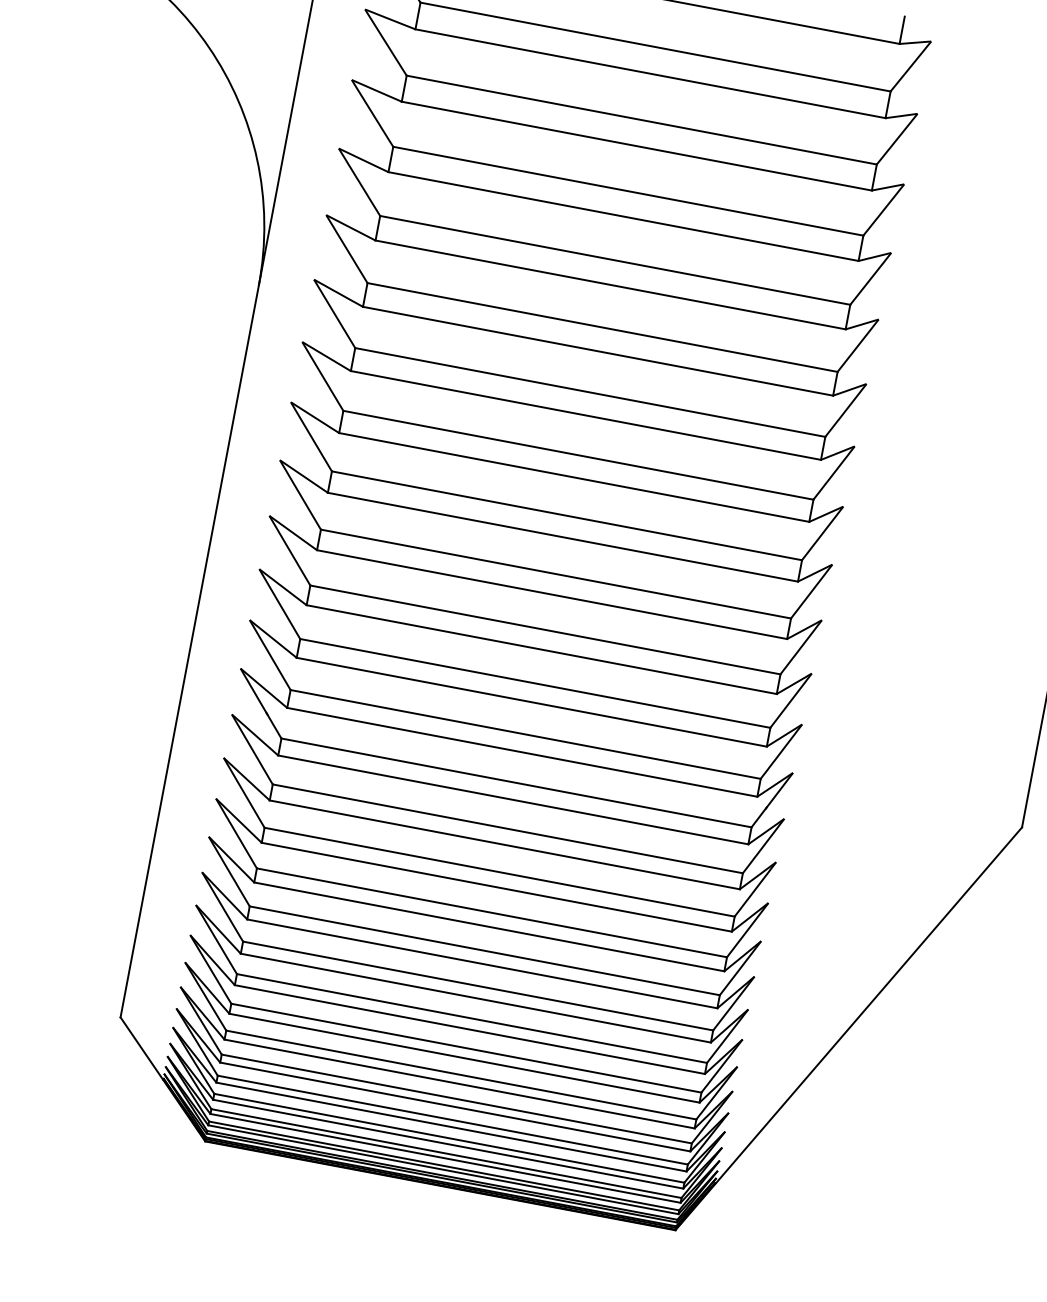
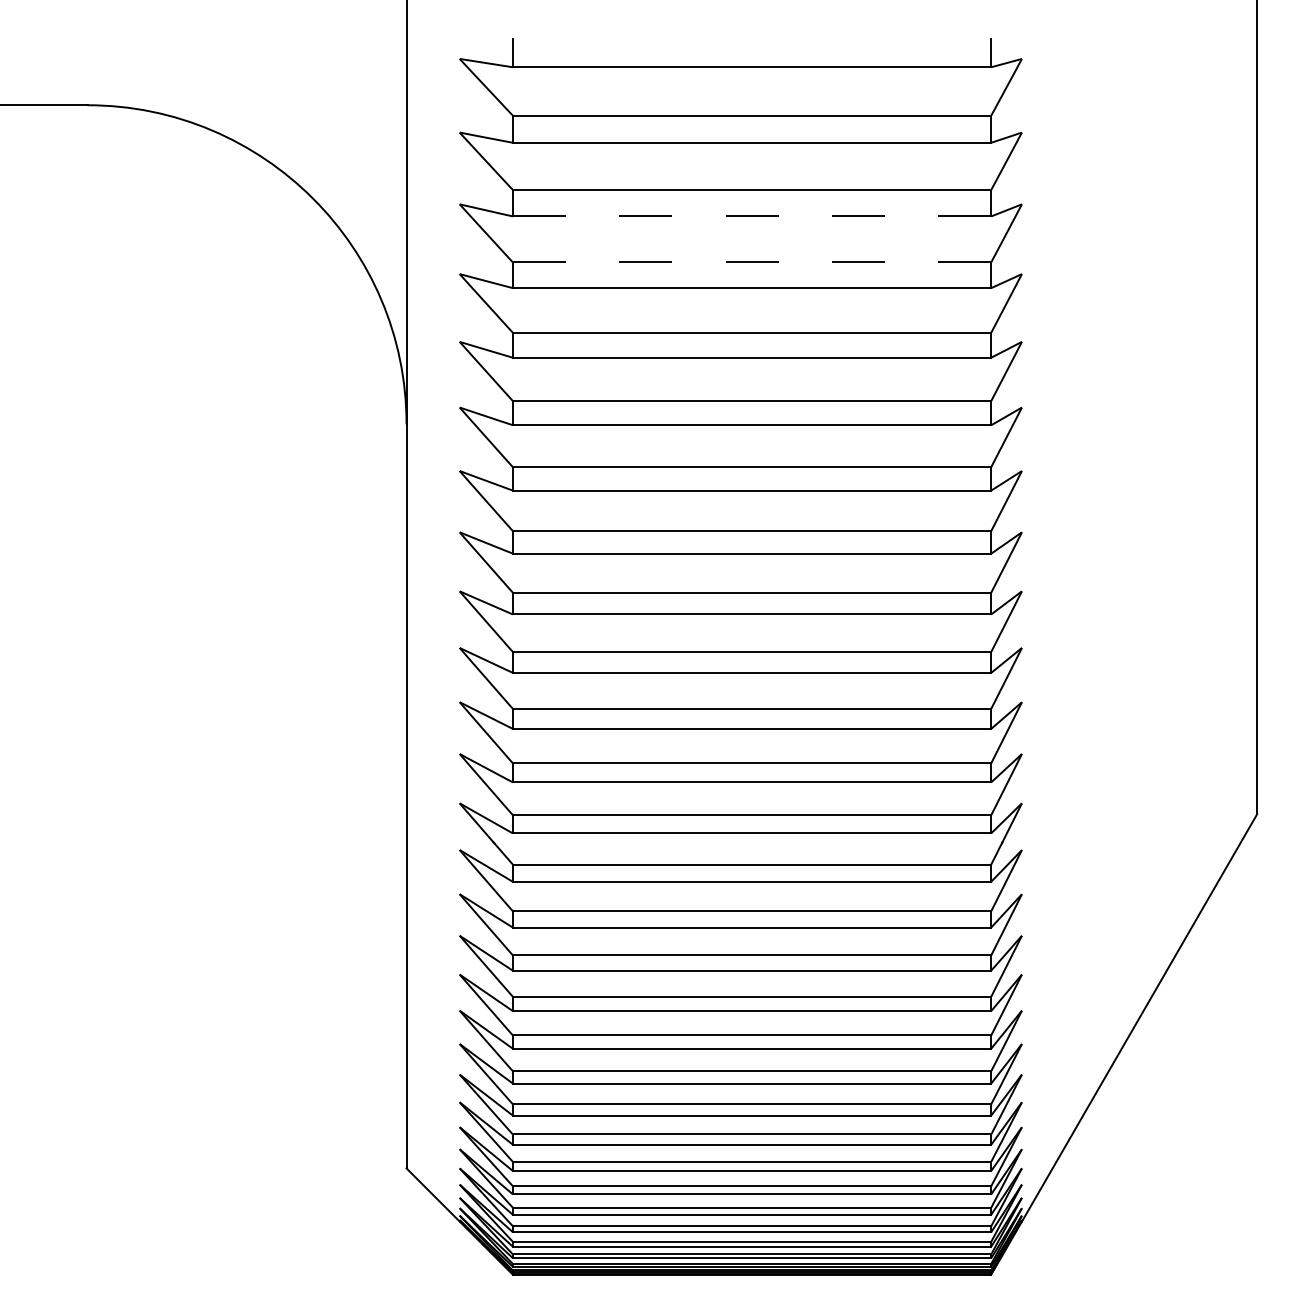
line: (637, 146) -> (752, 216), solid -> dashed
line: (627, 191) -> (751, 262), solid -> dashed

